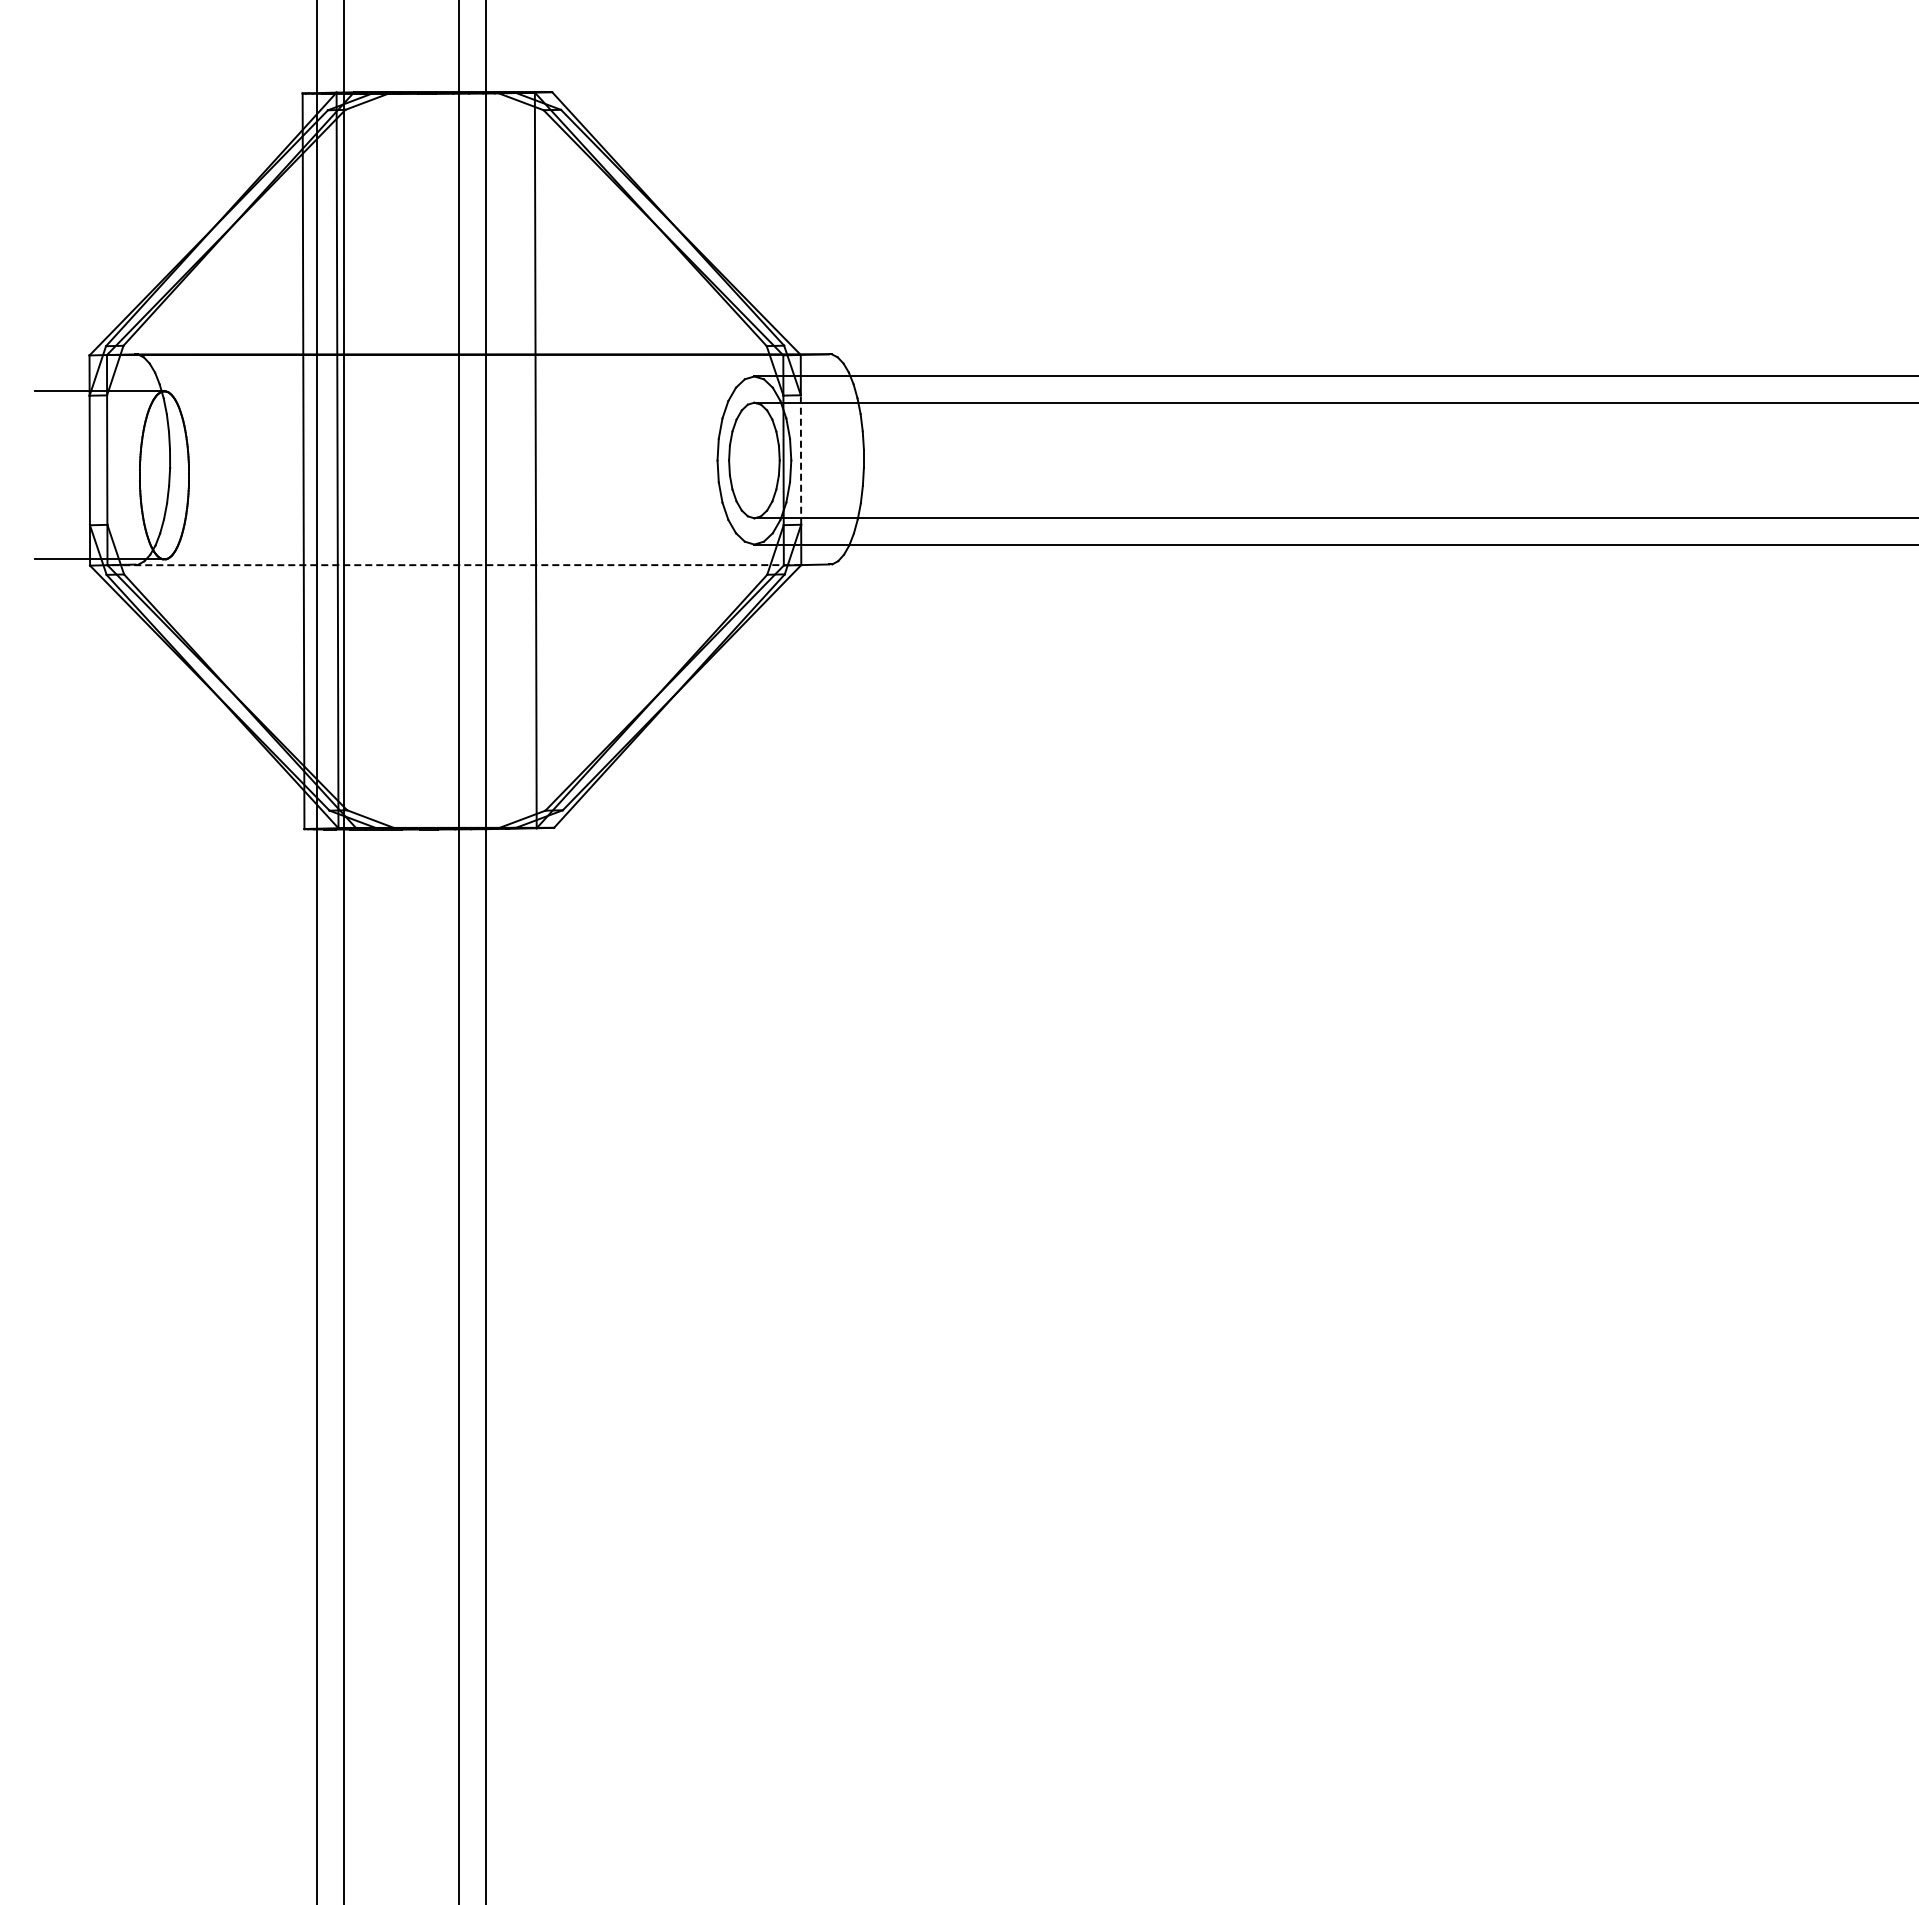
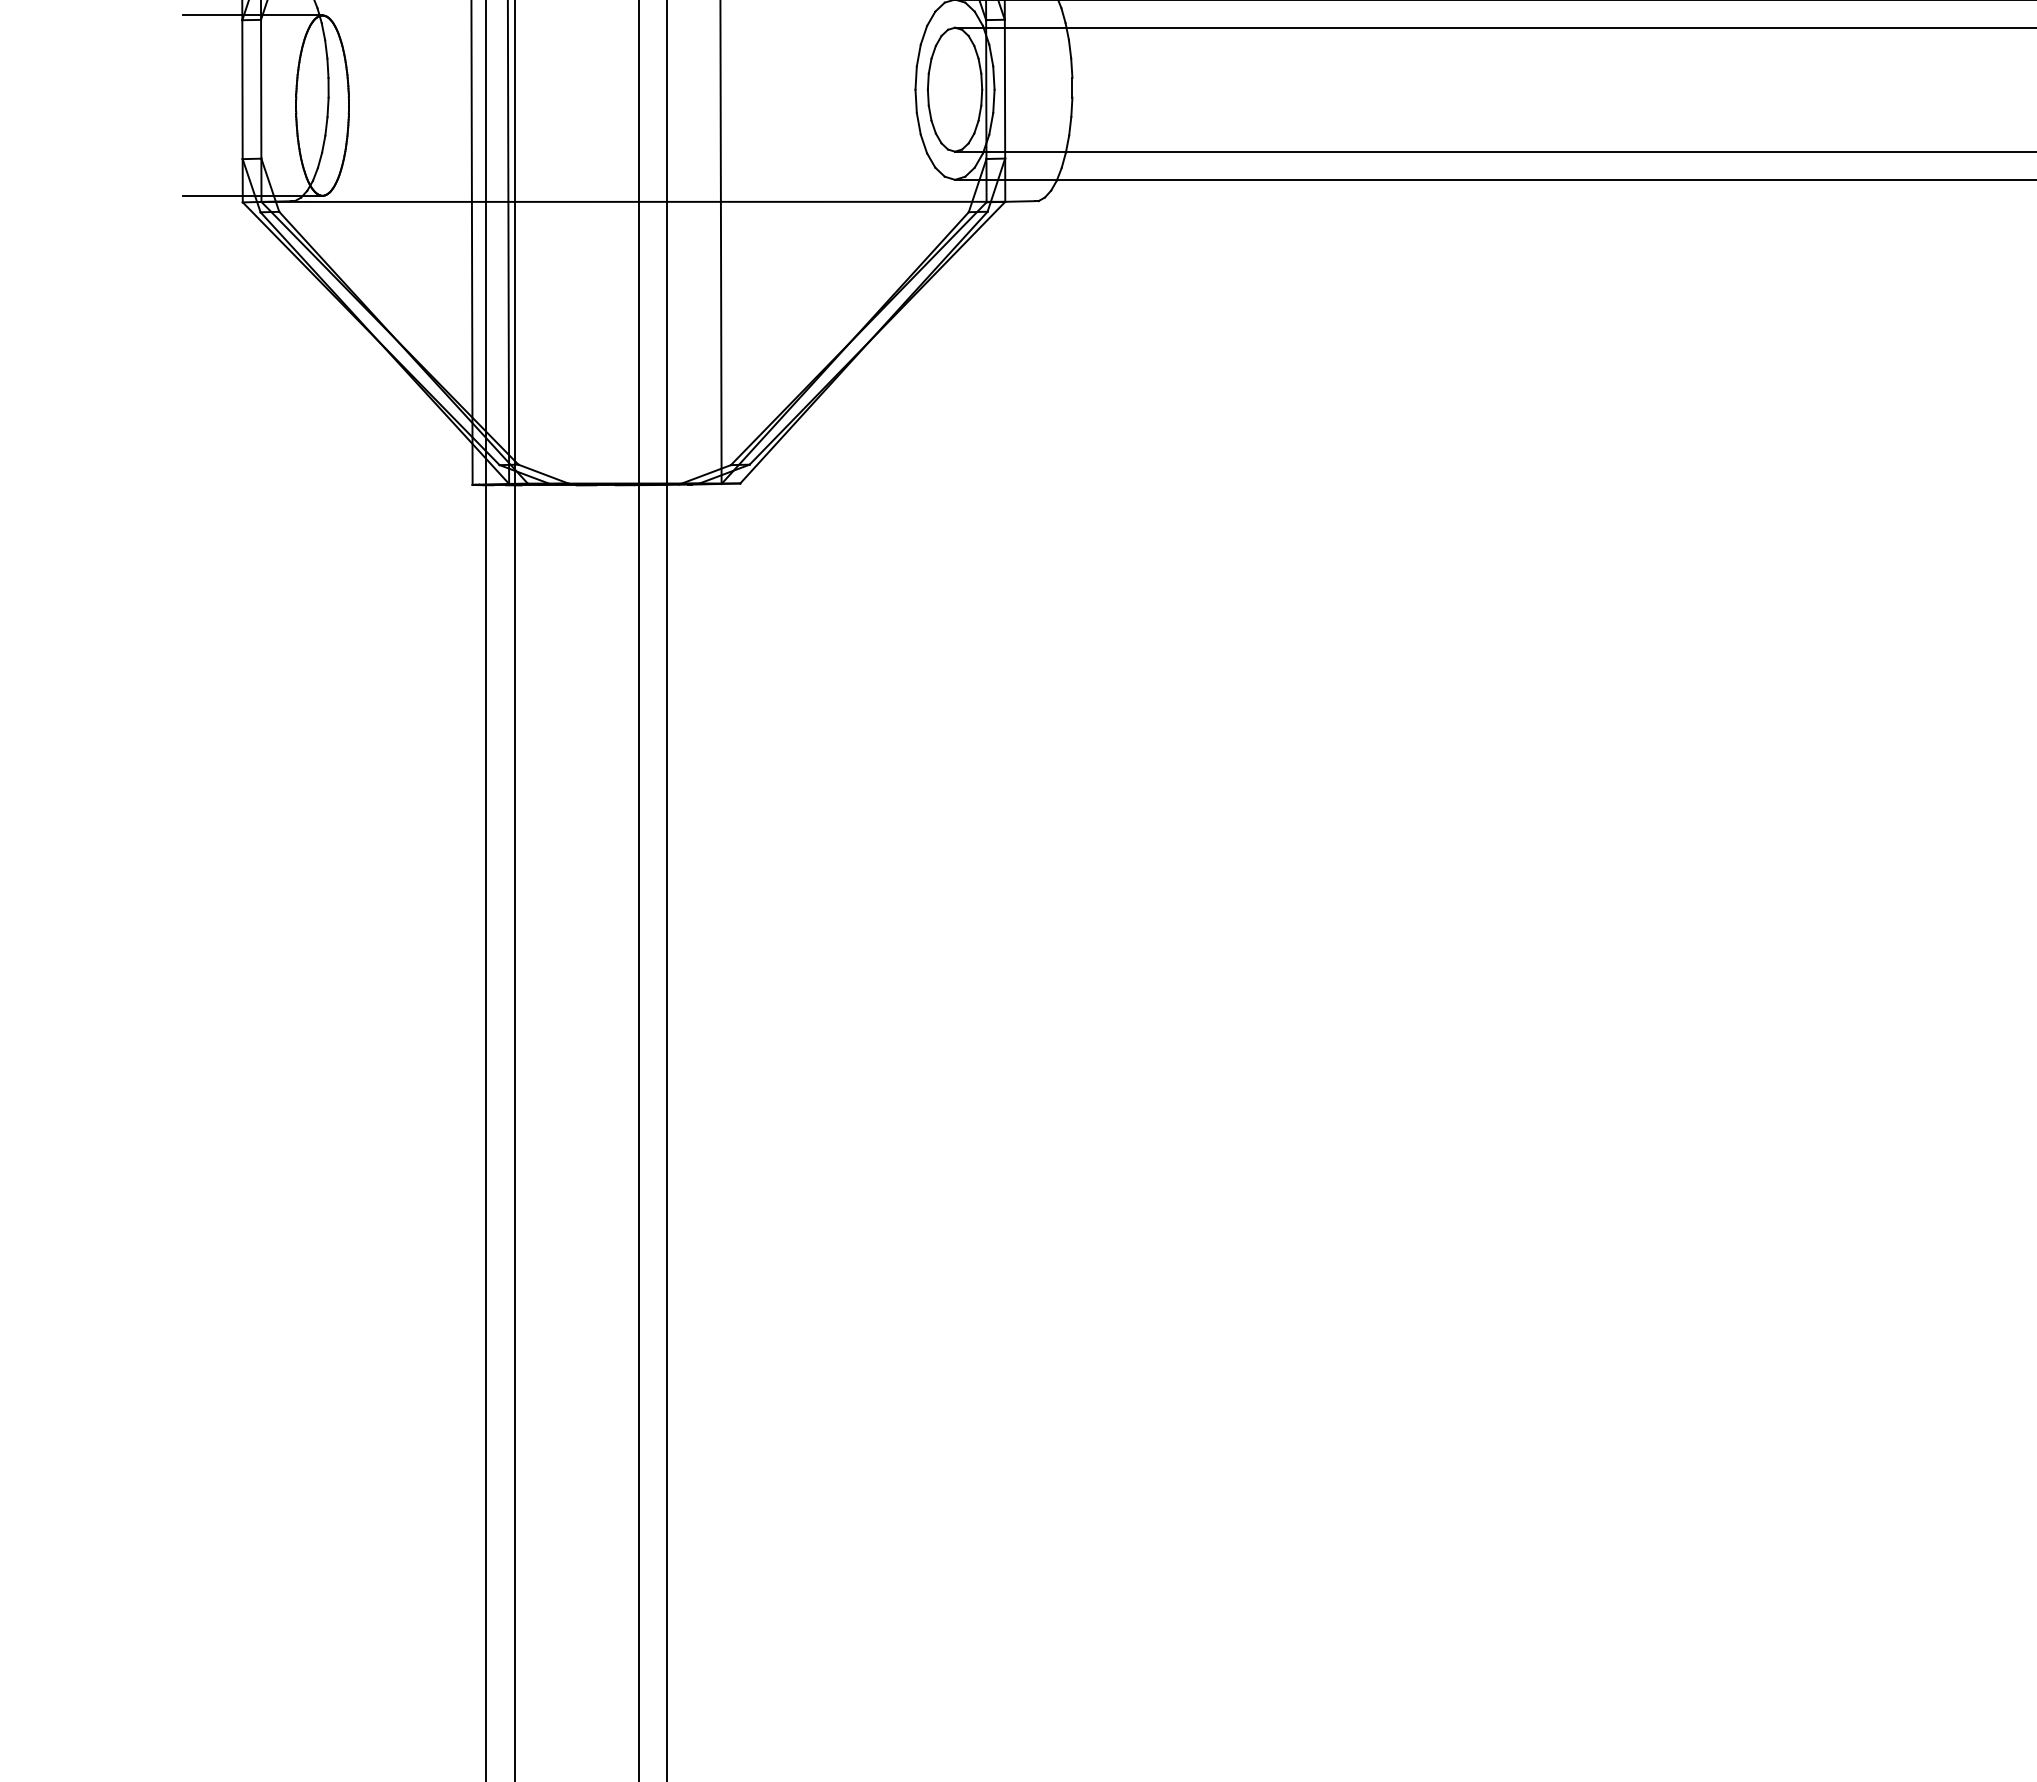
line: (801, 460) -> (1005, 89), dashed -> solid
line: (454, 565) -> (633, 202), dashed -> solid

